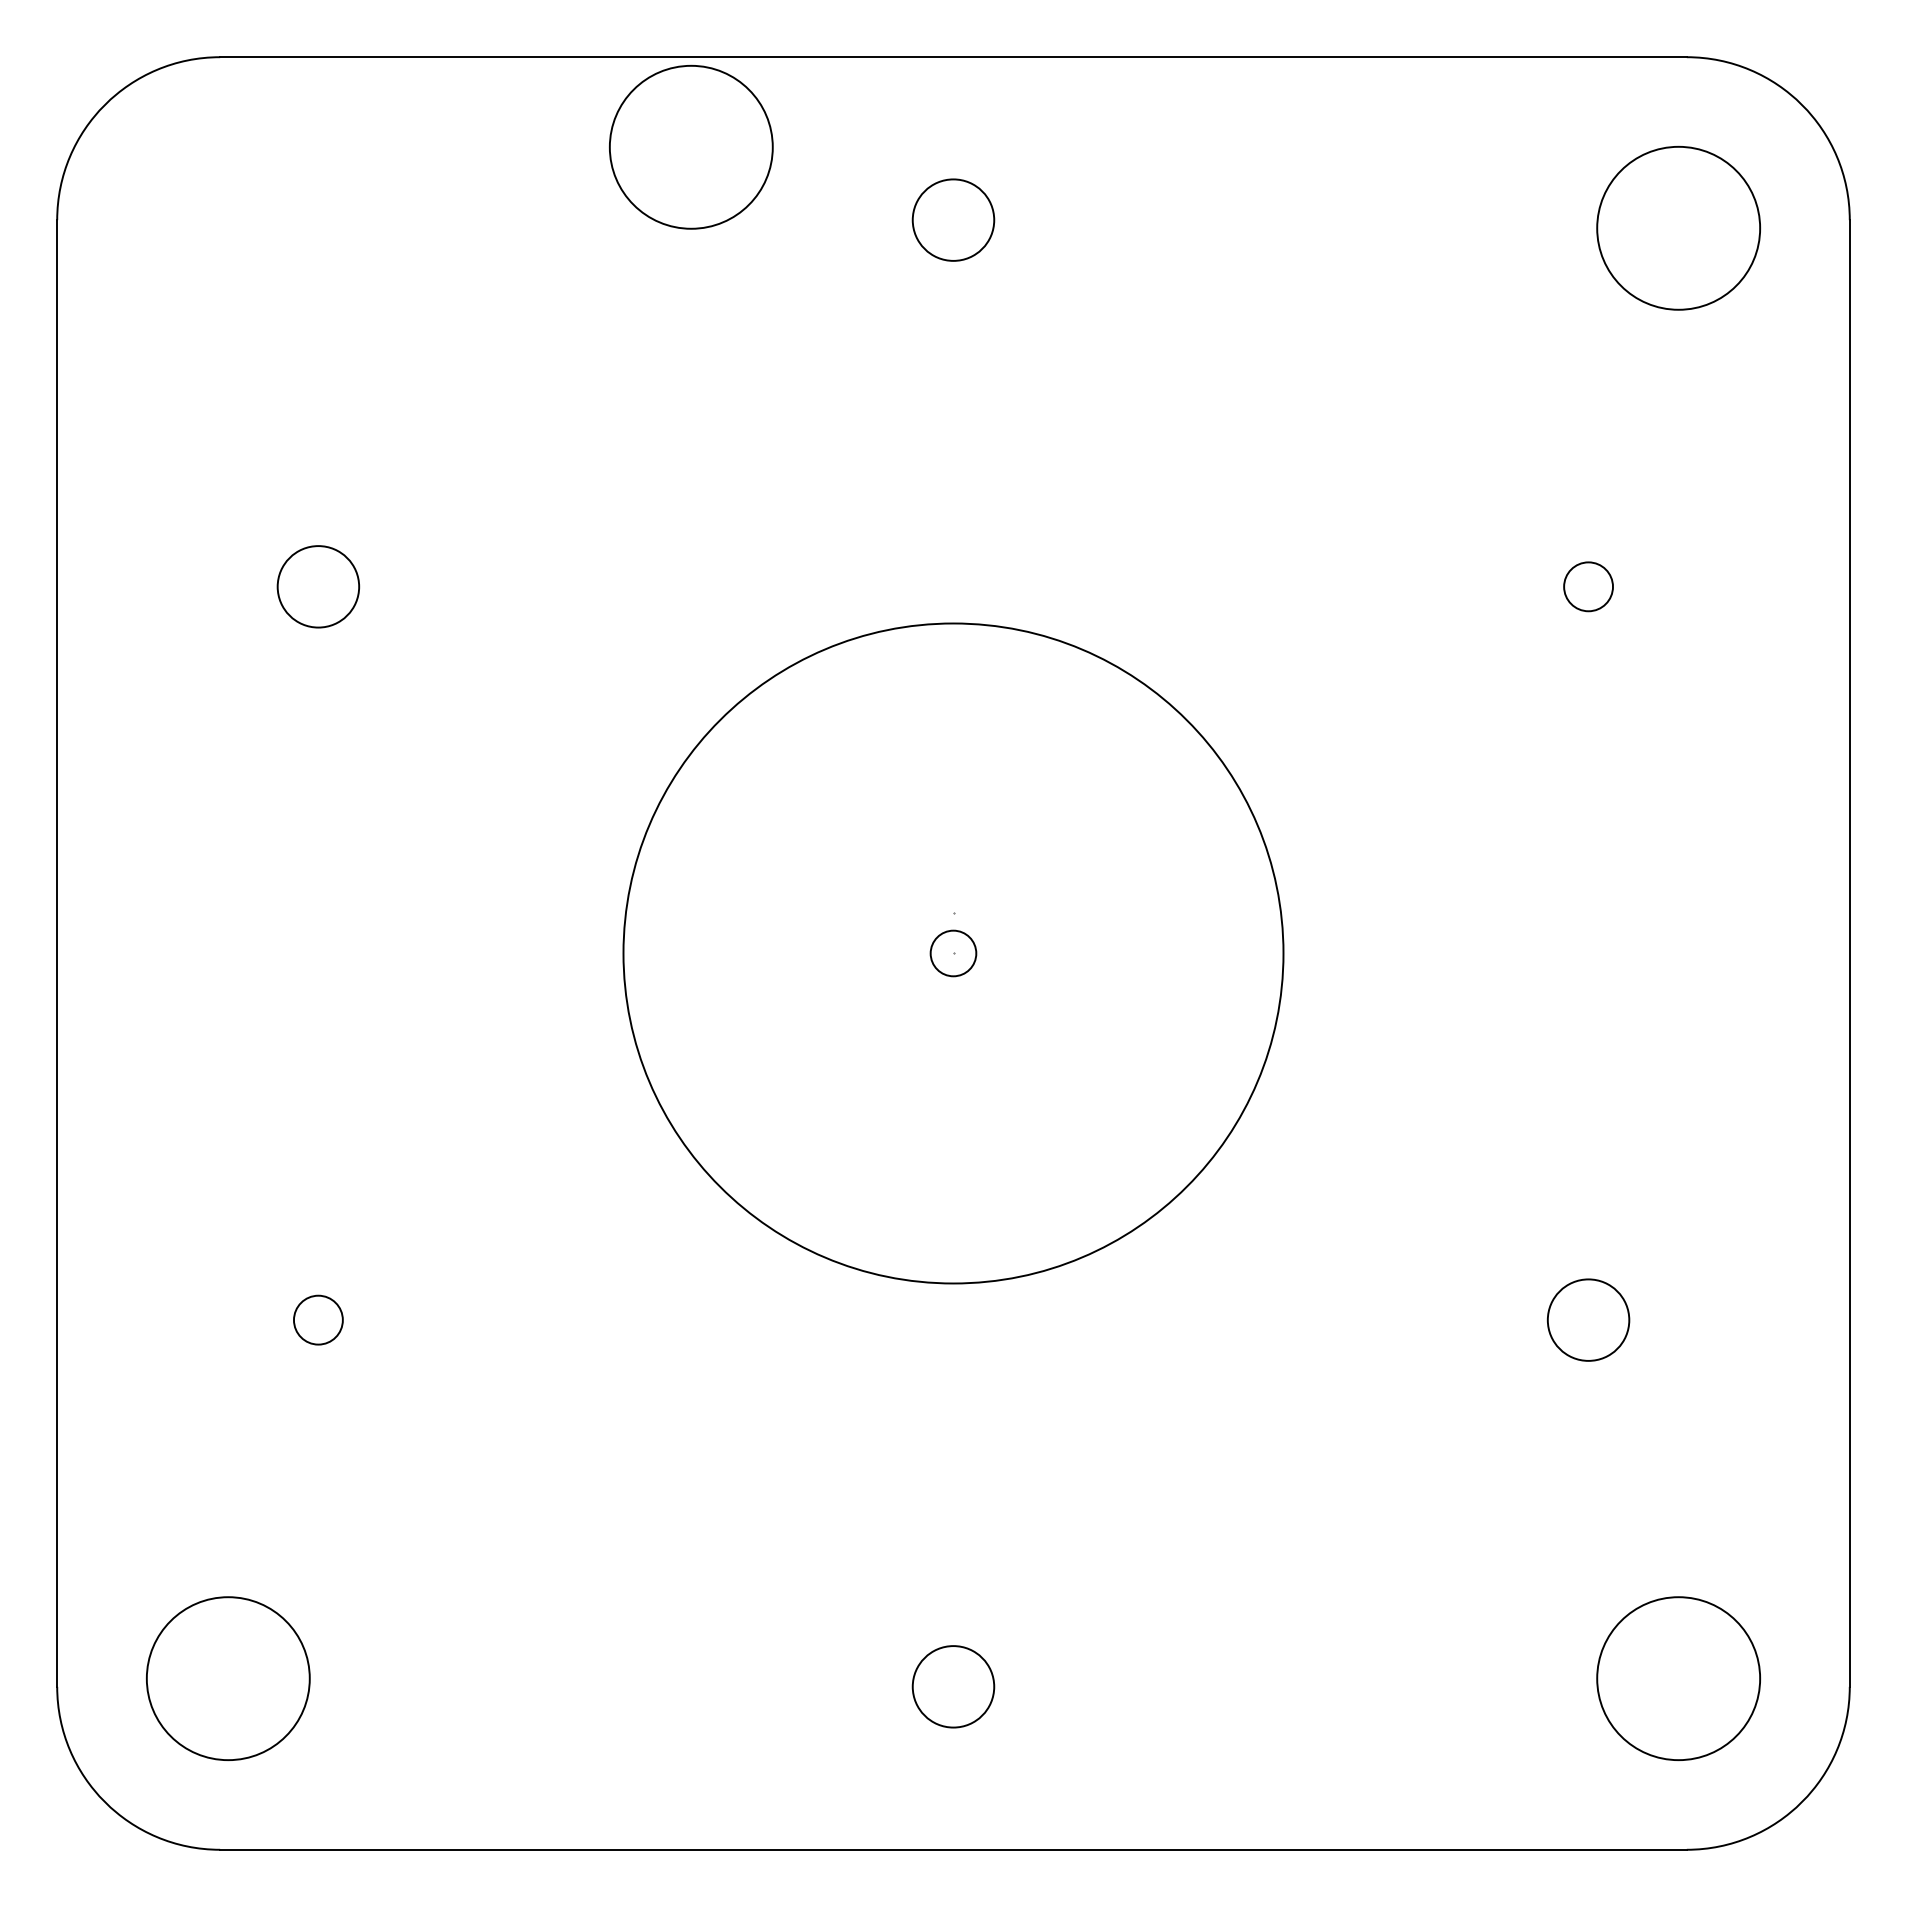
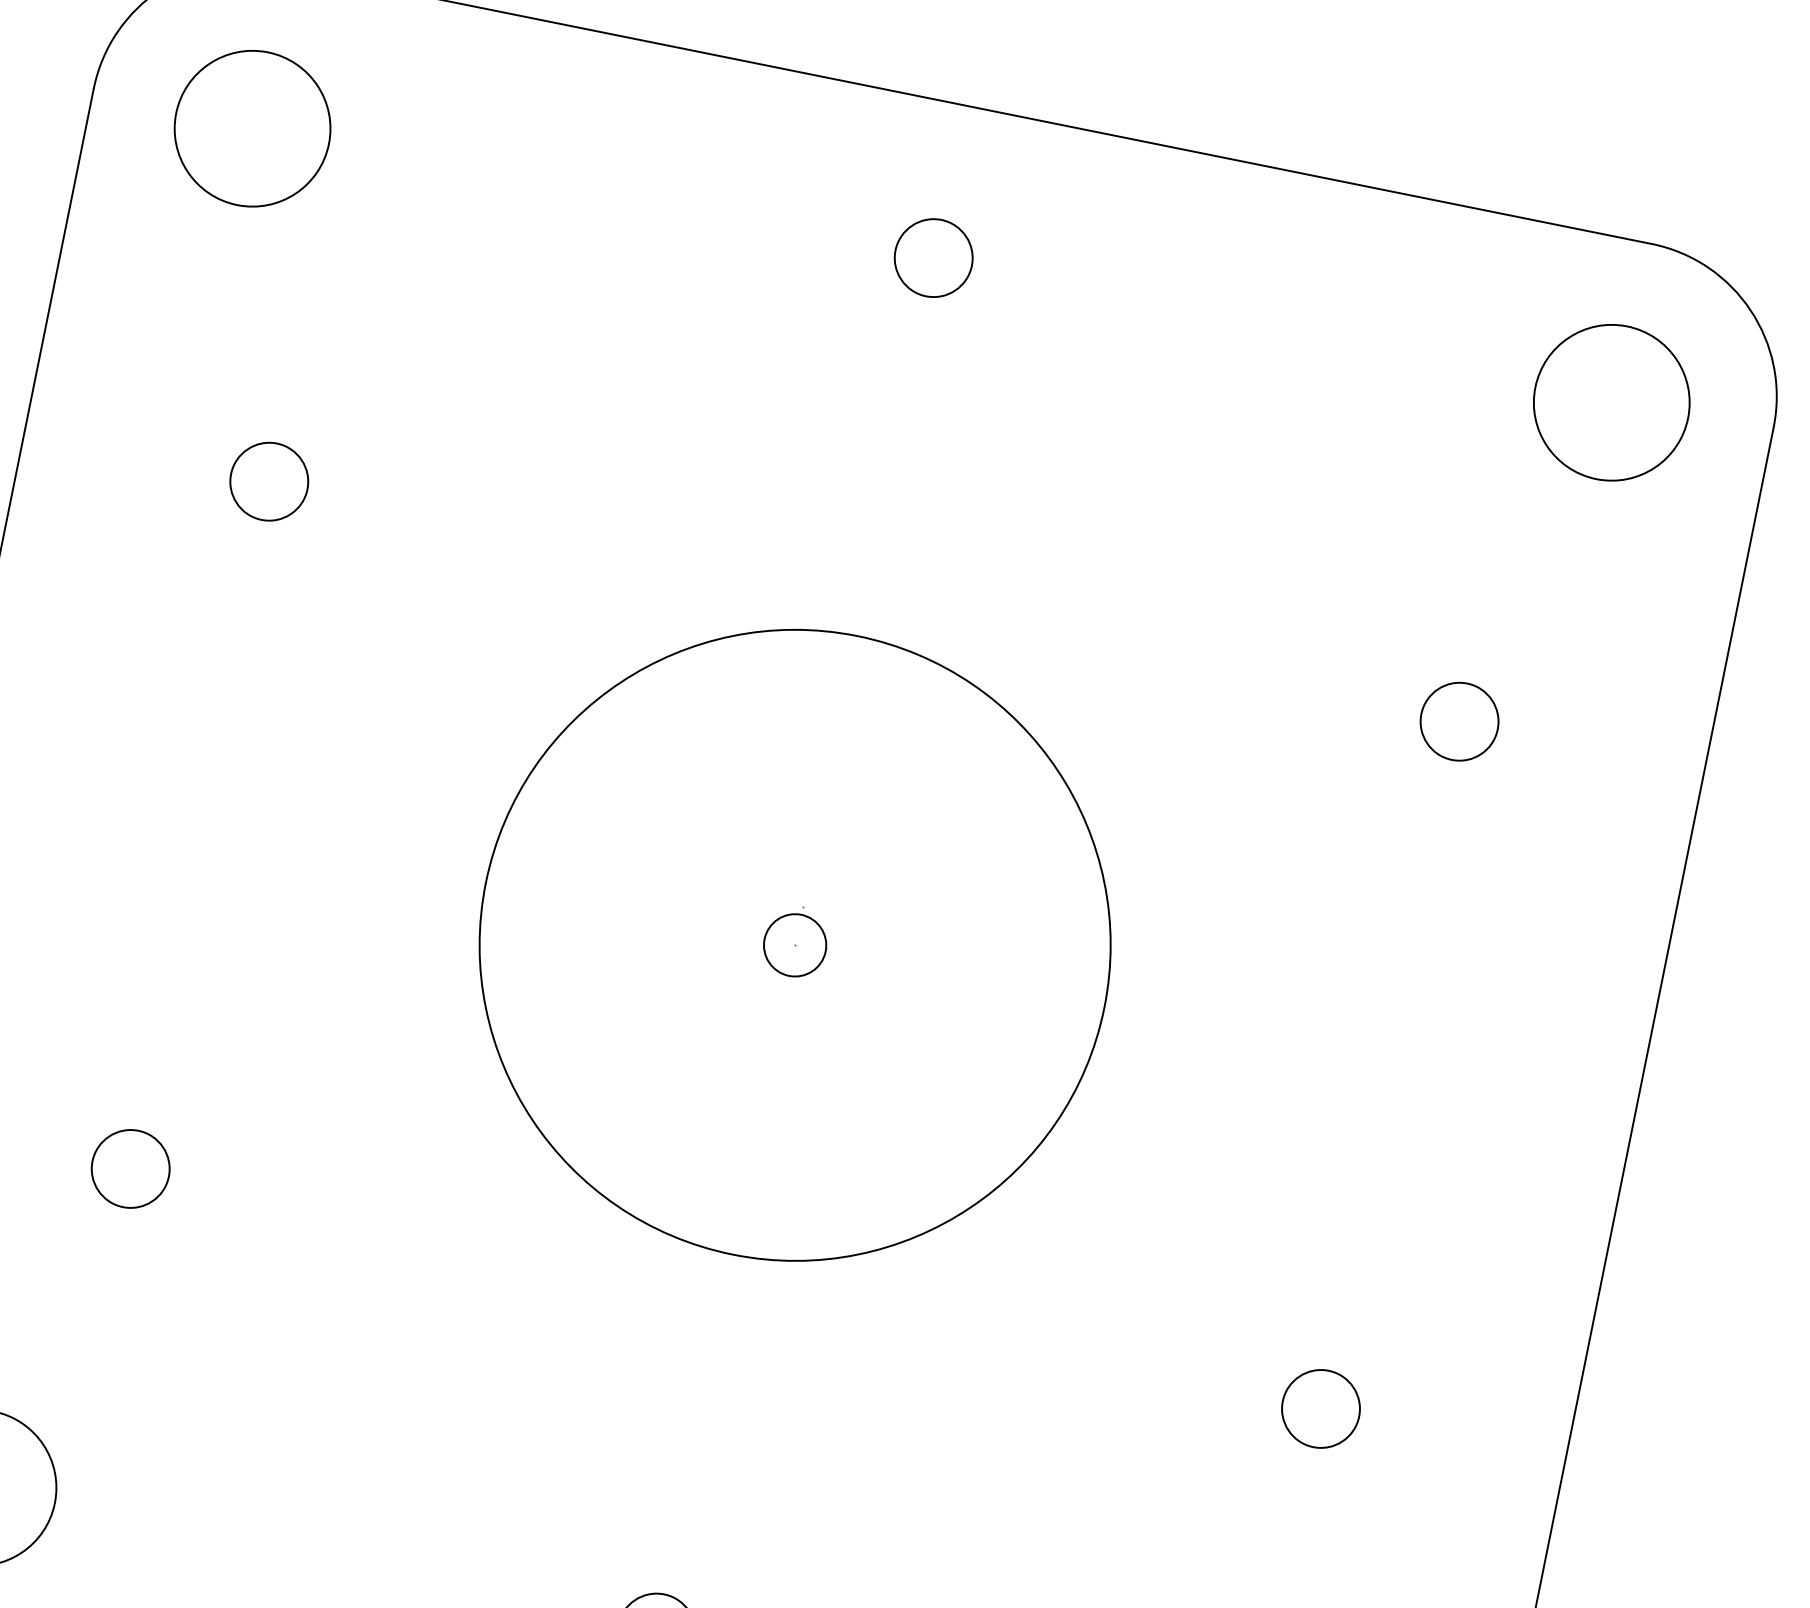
circle: (691, 146) -> (252, 128), moved
circle: (1588, 586) -> (1459, 721), size x1.67
circle: (953, 953) -> (795, 945), size x1.43
circle: (318, 1319) -> (130, 1168), size x1.67

